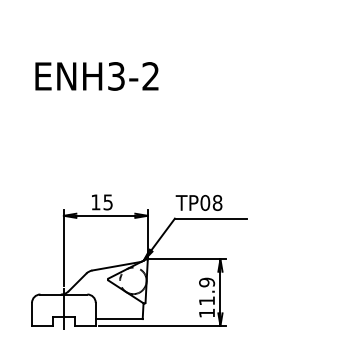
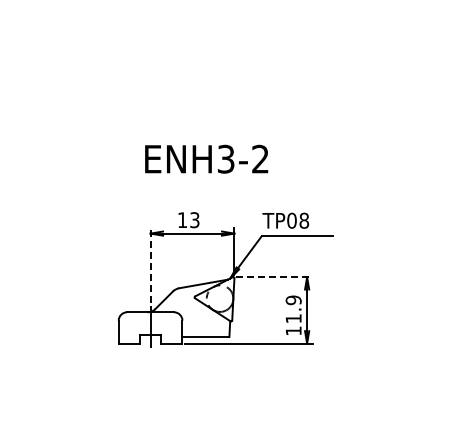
text: (96, 75) -> (206, 158), moved
text: (107, 201) -> (194, 219), 15 -> 13
line: (63, 247) -> (150, 265), solid -> dashed
line: (187, 259) -> (274, 277), solid -> dashed

